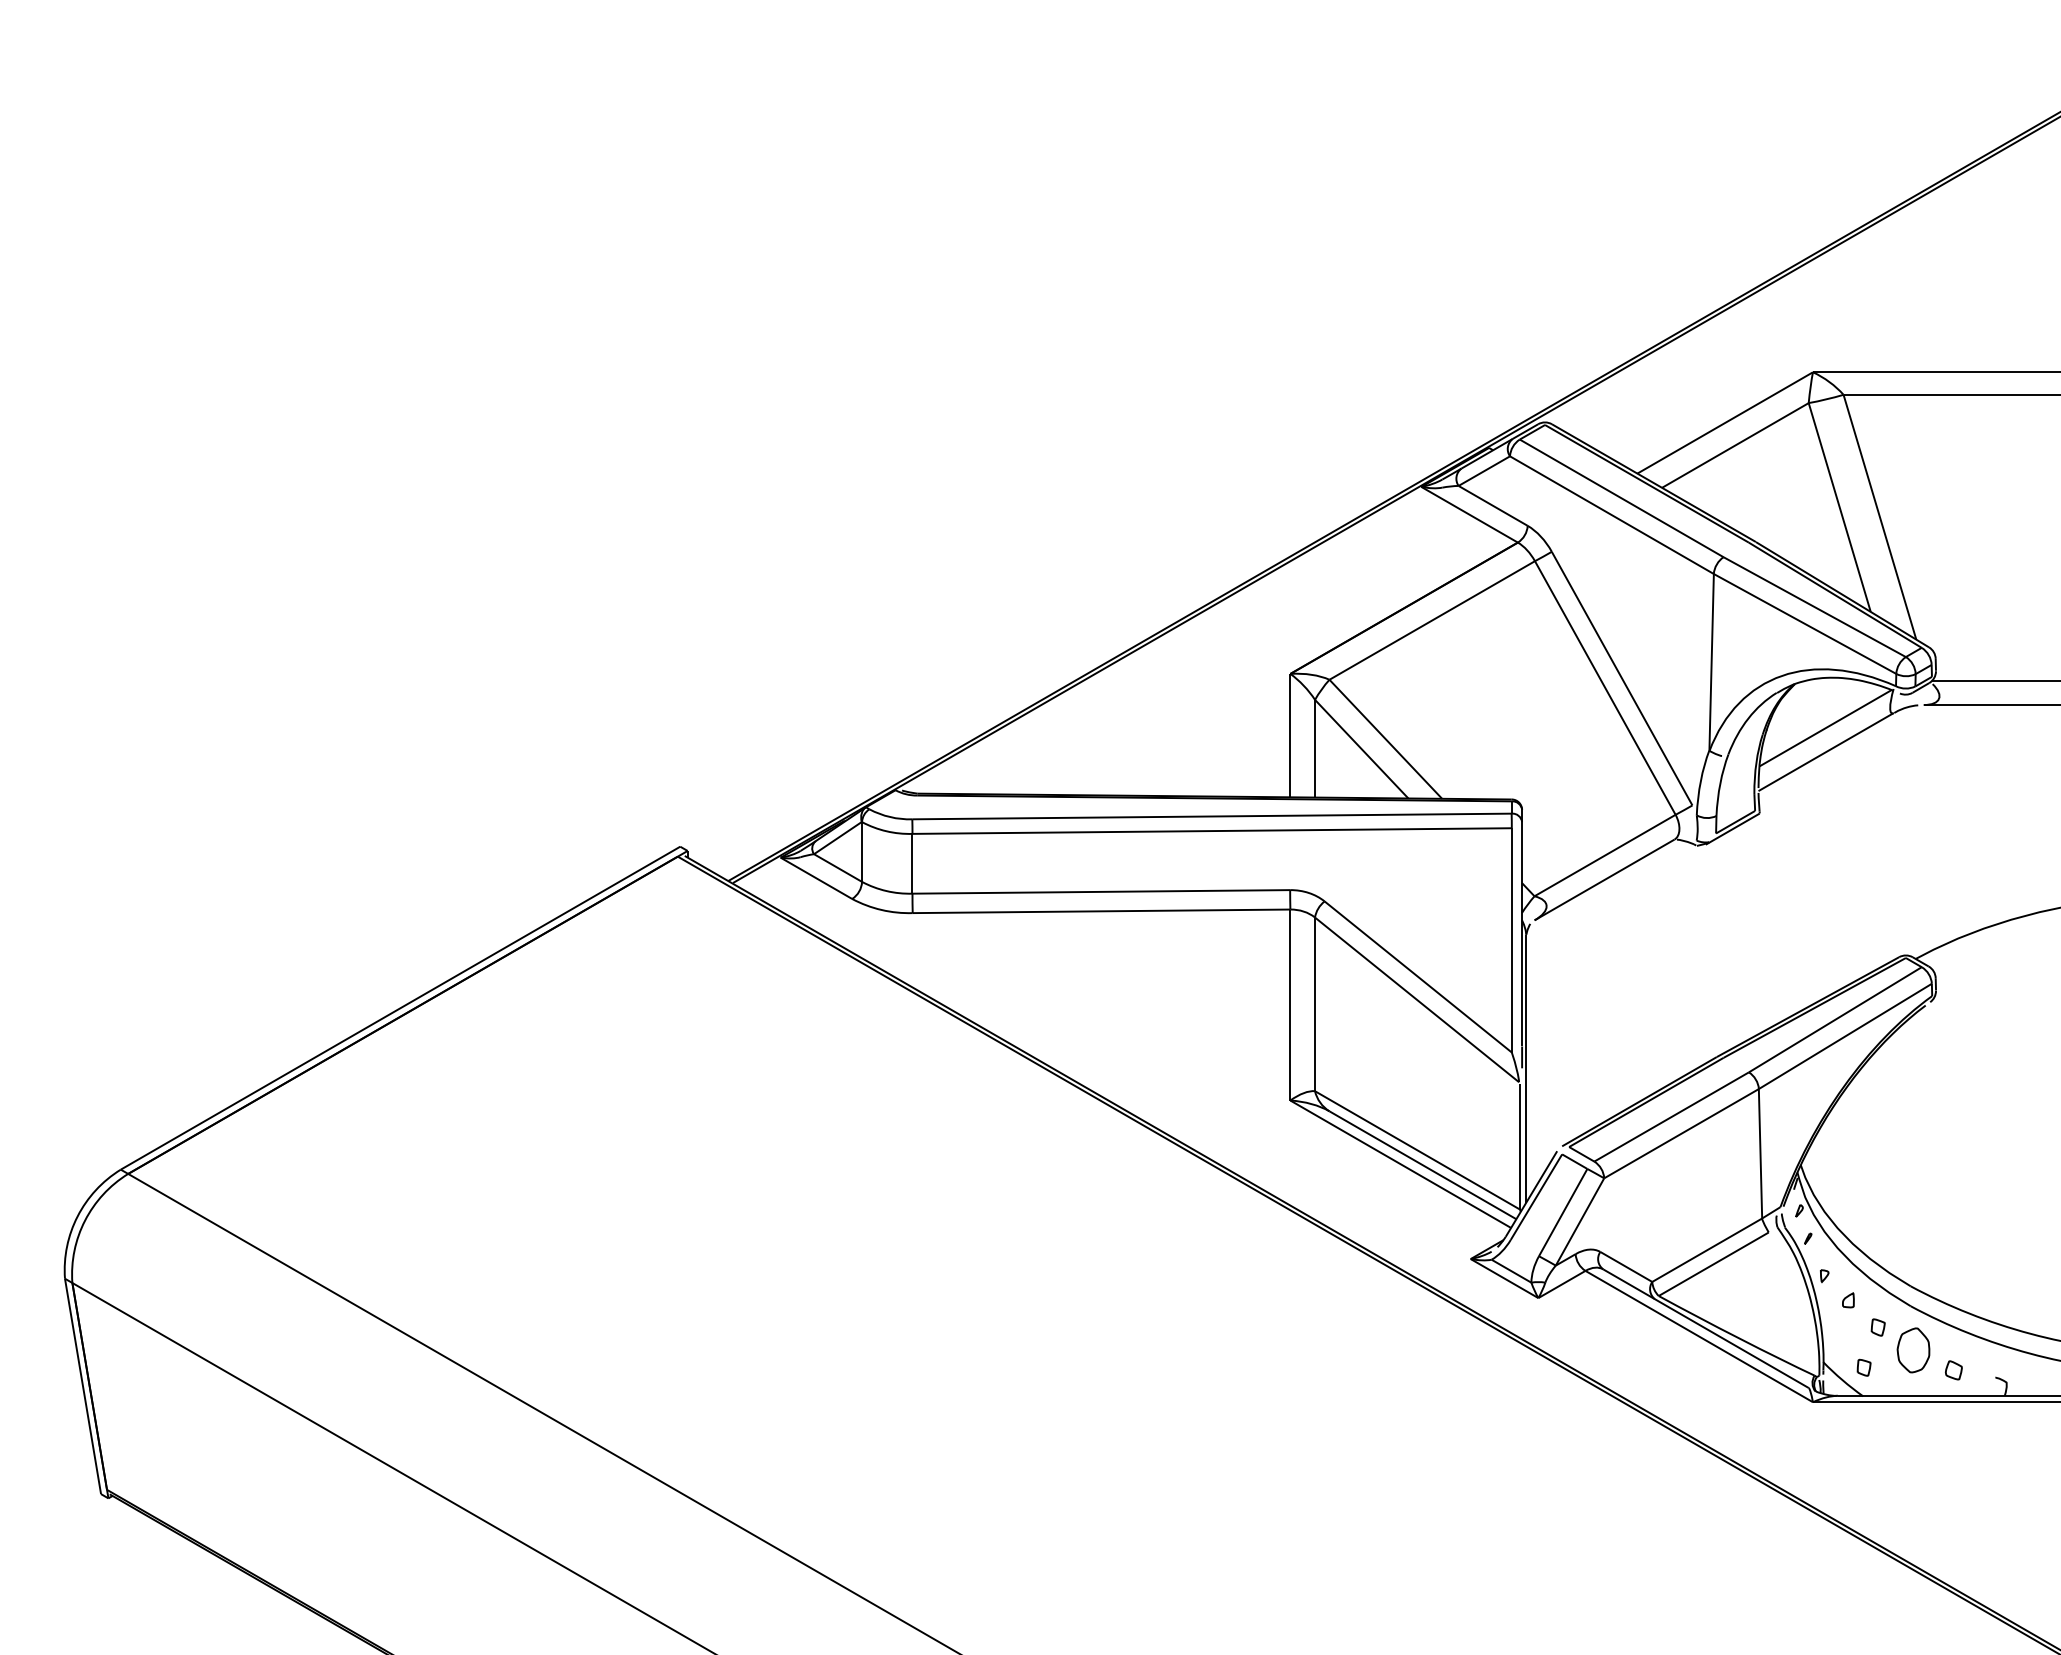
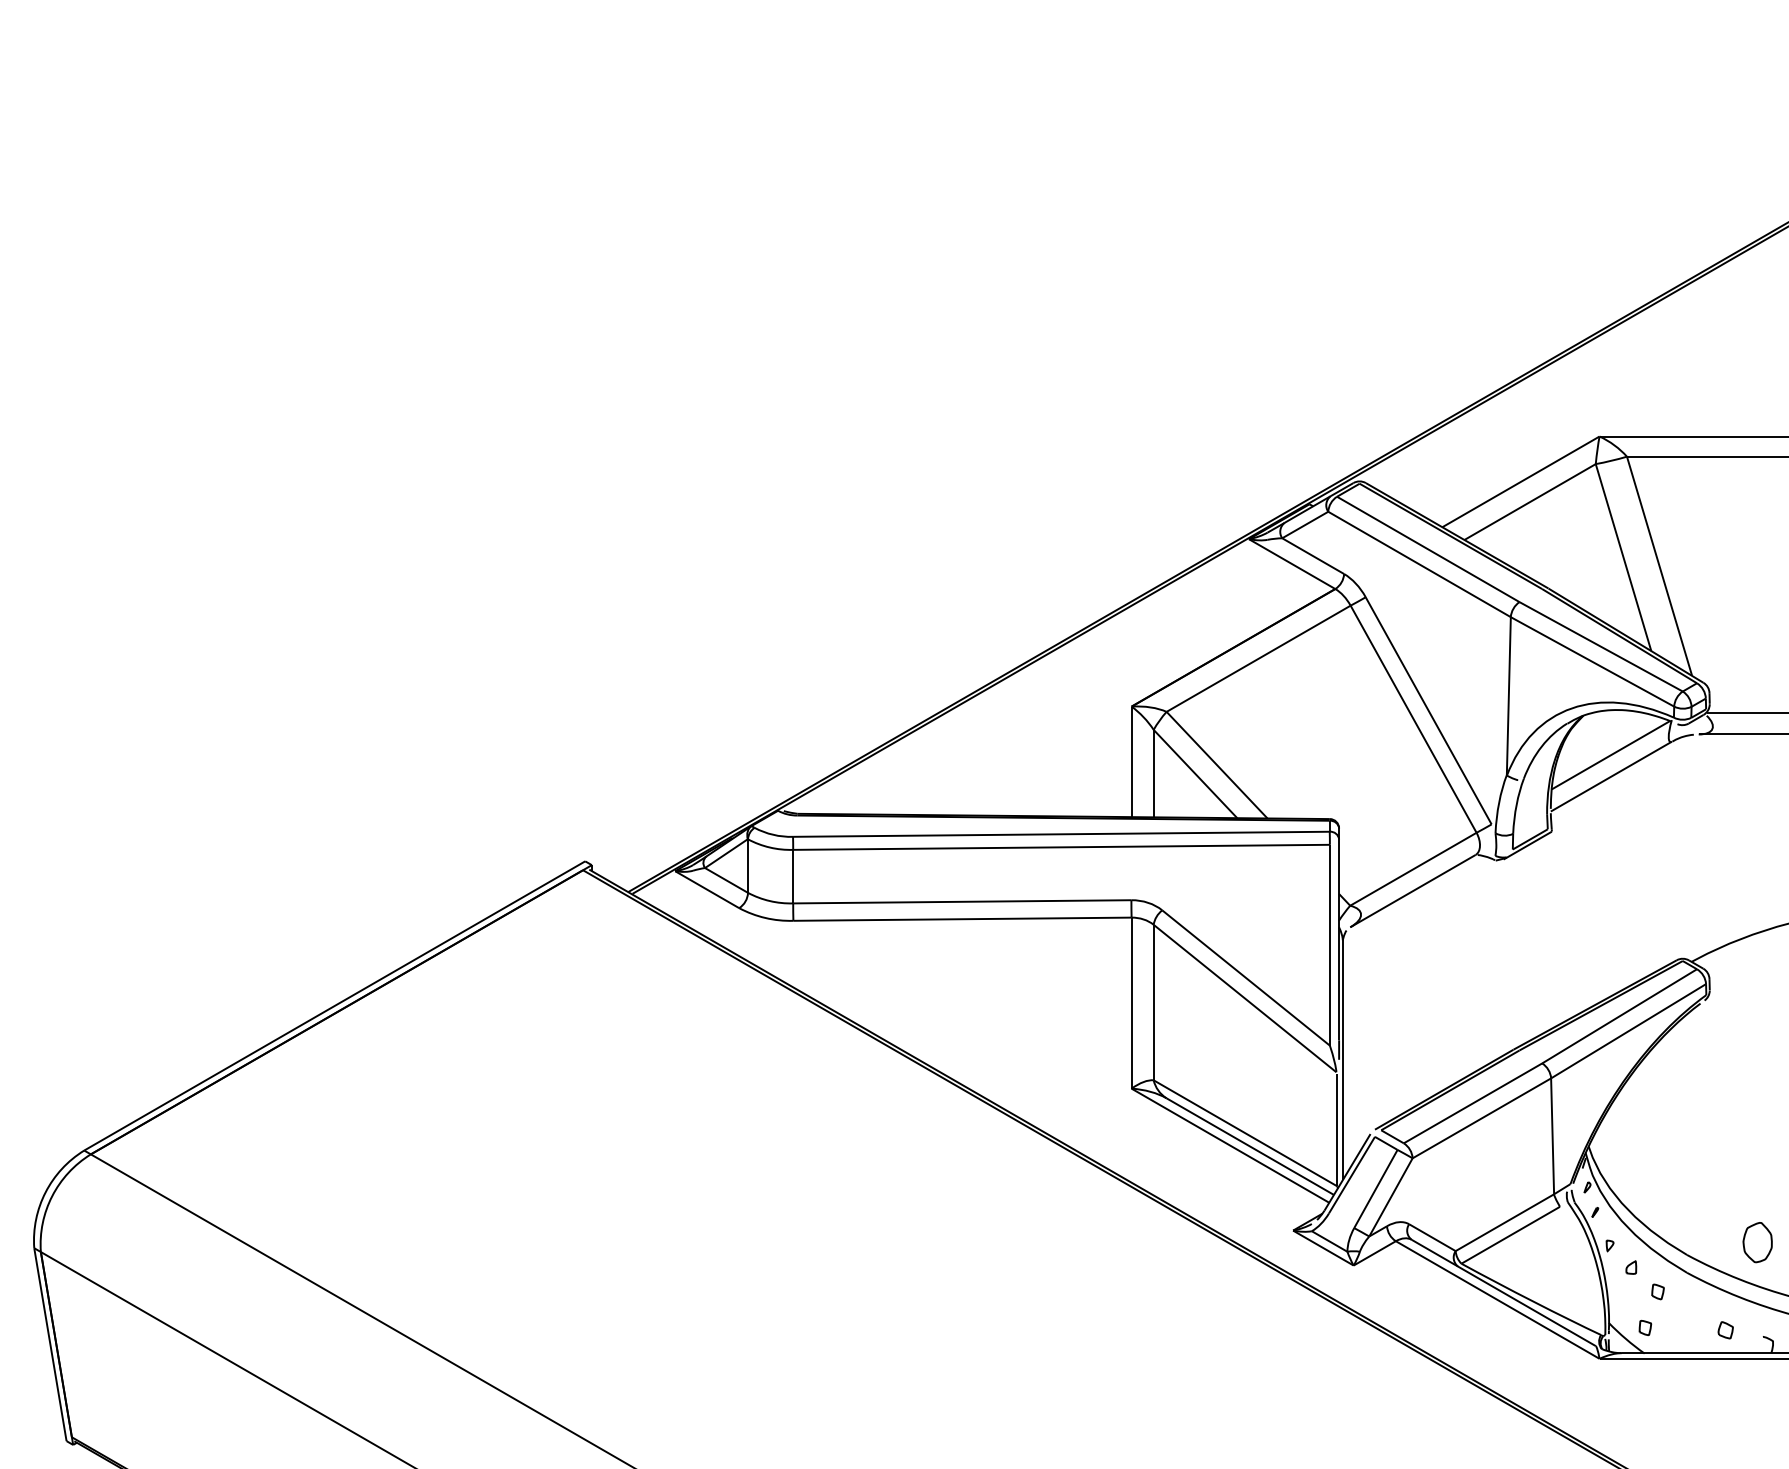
part: (1913, 1350) -> (1757, 1242), moved

